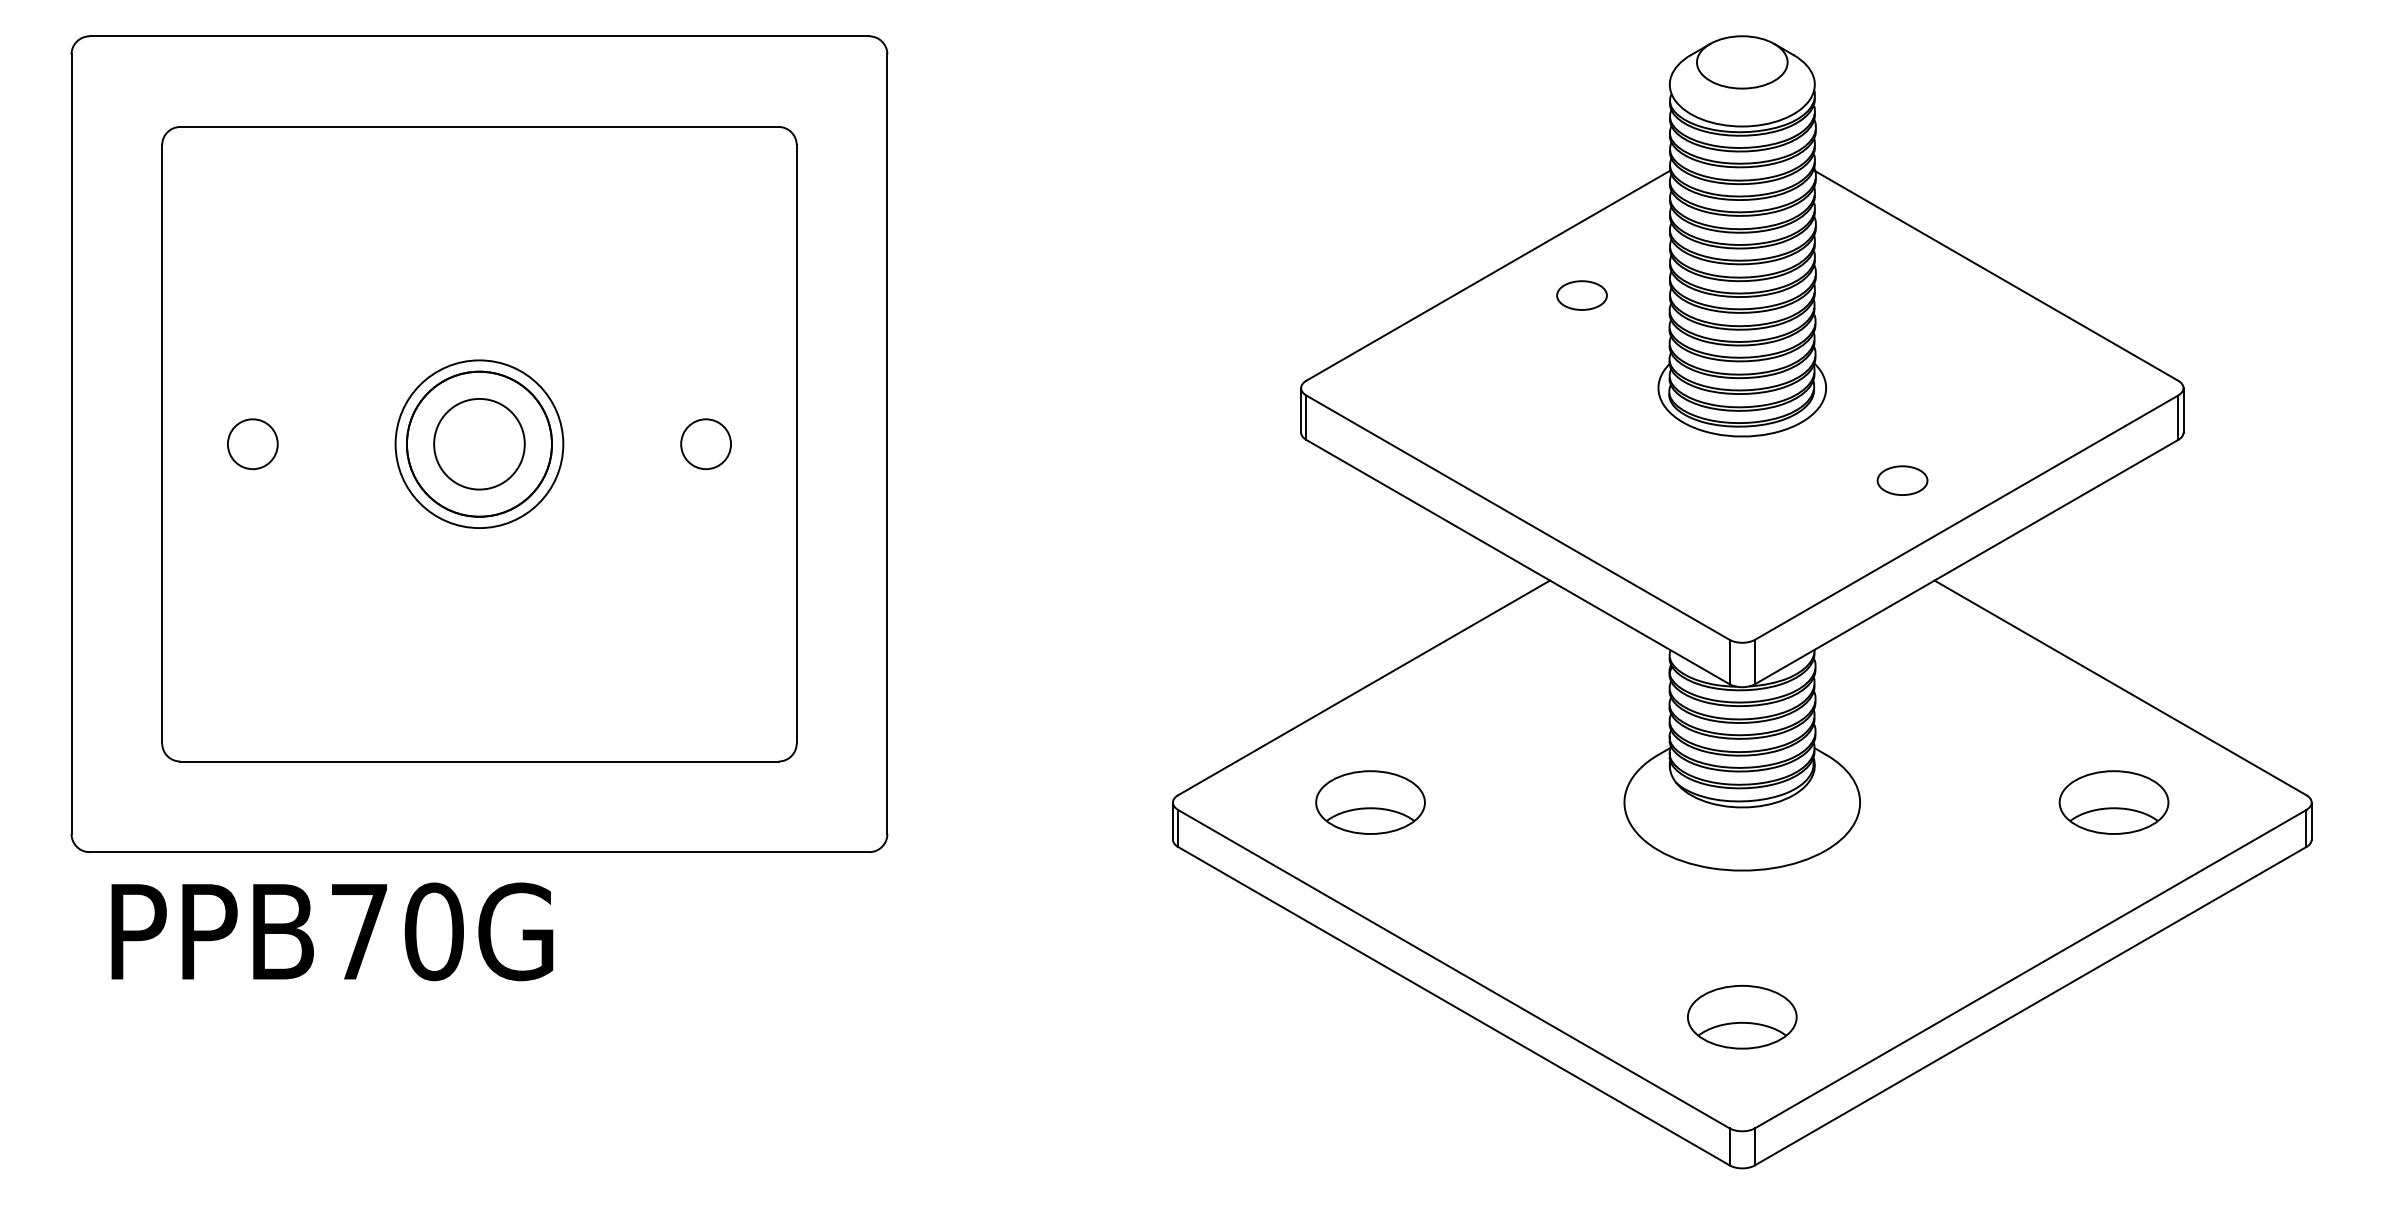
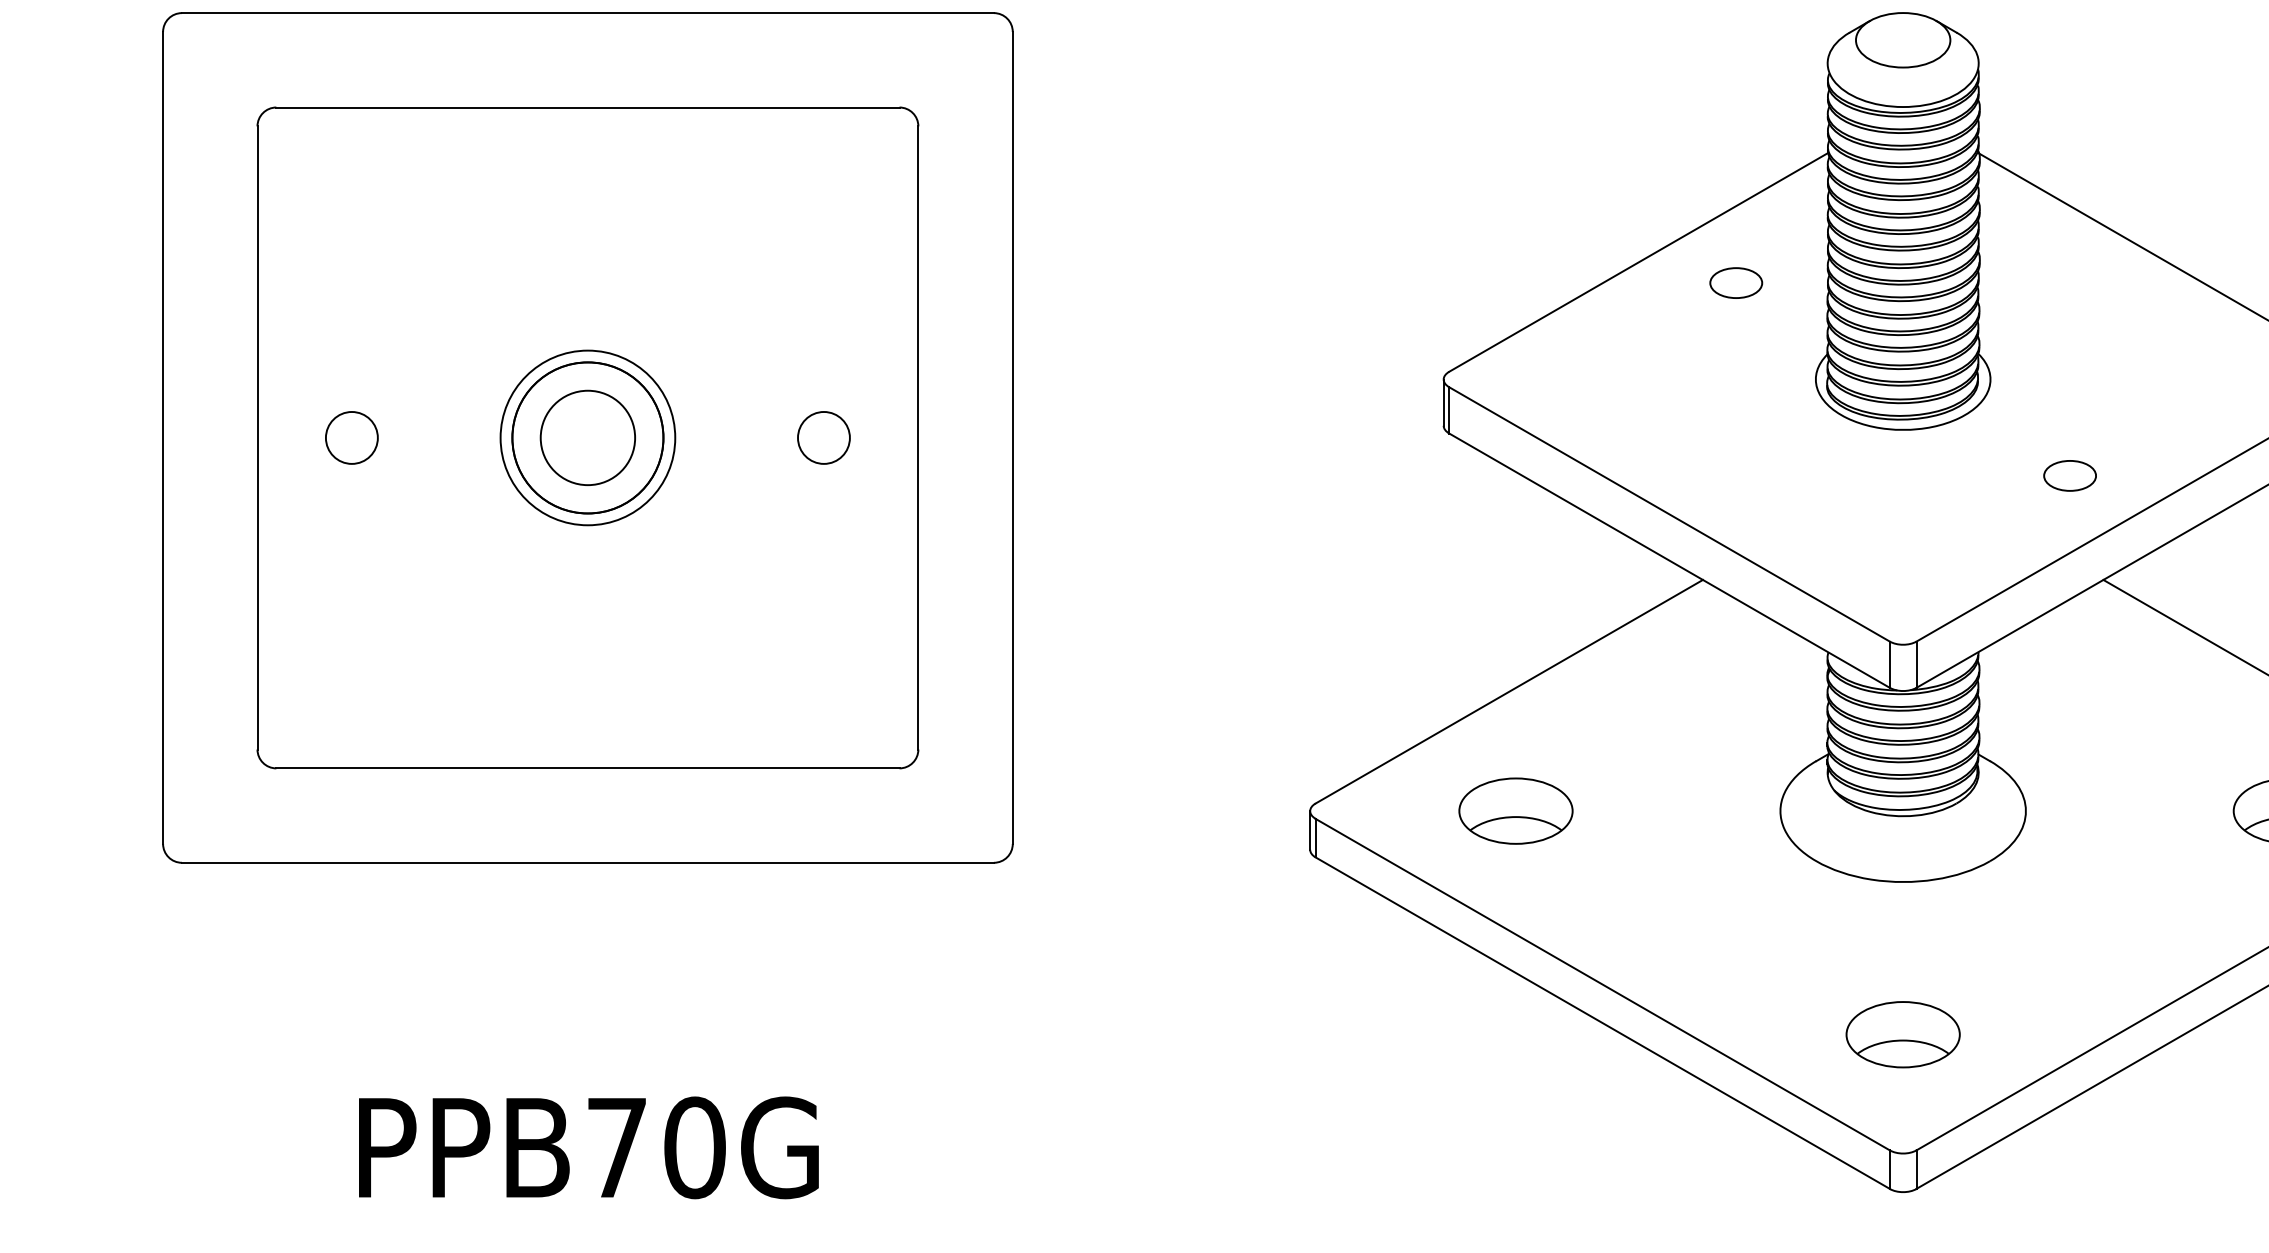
text: (332, 931) -> (589, 1147), moved

